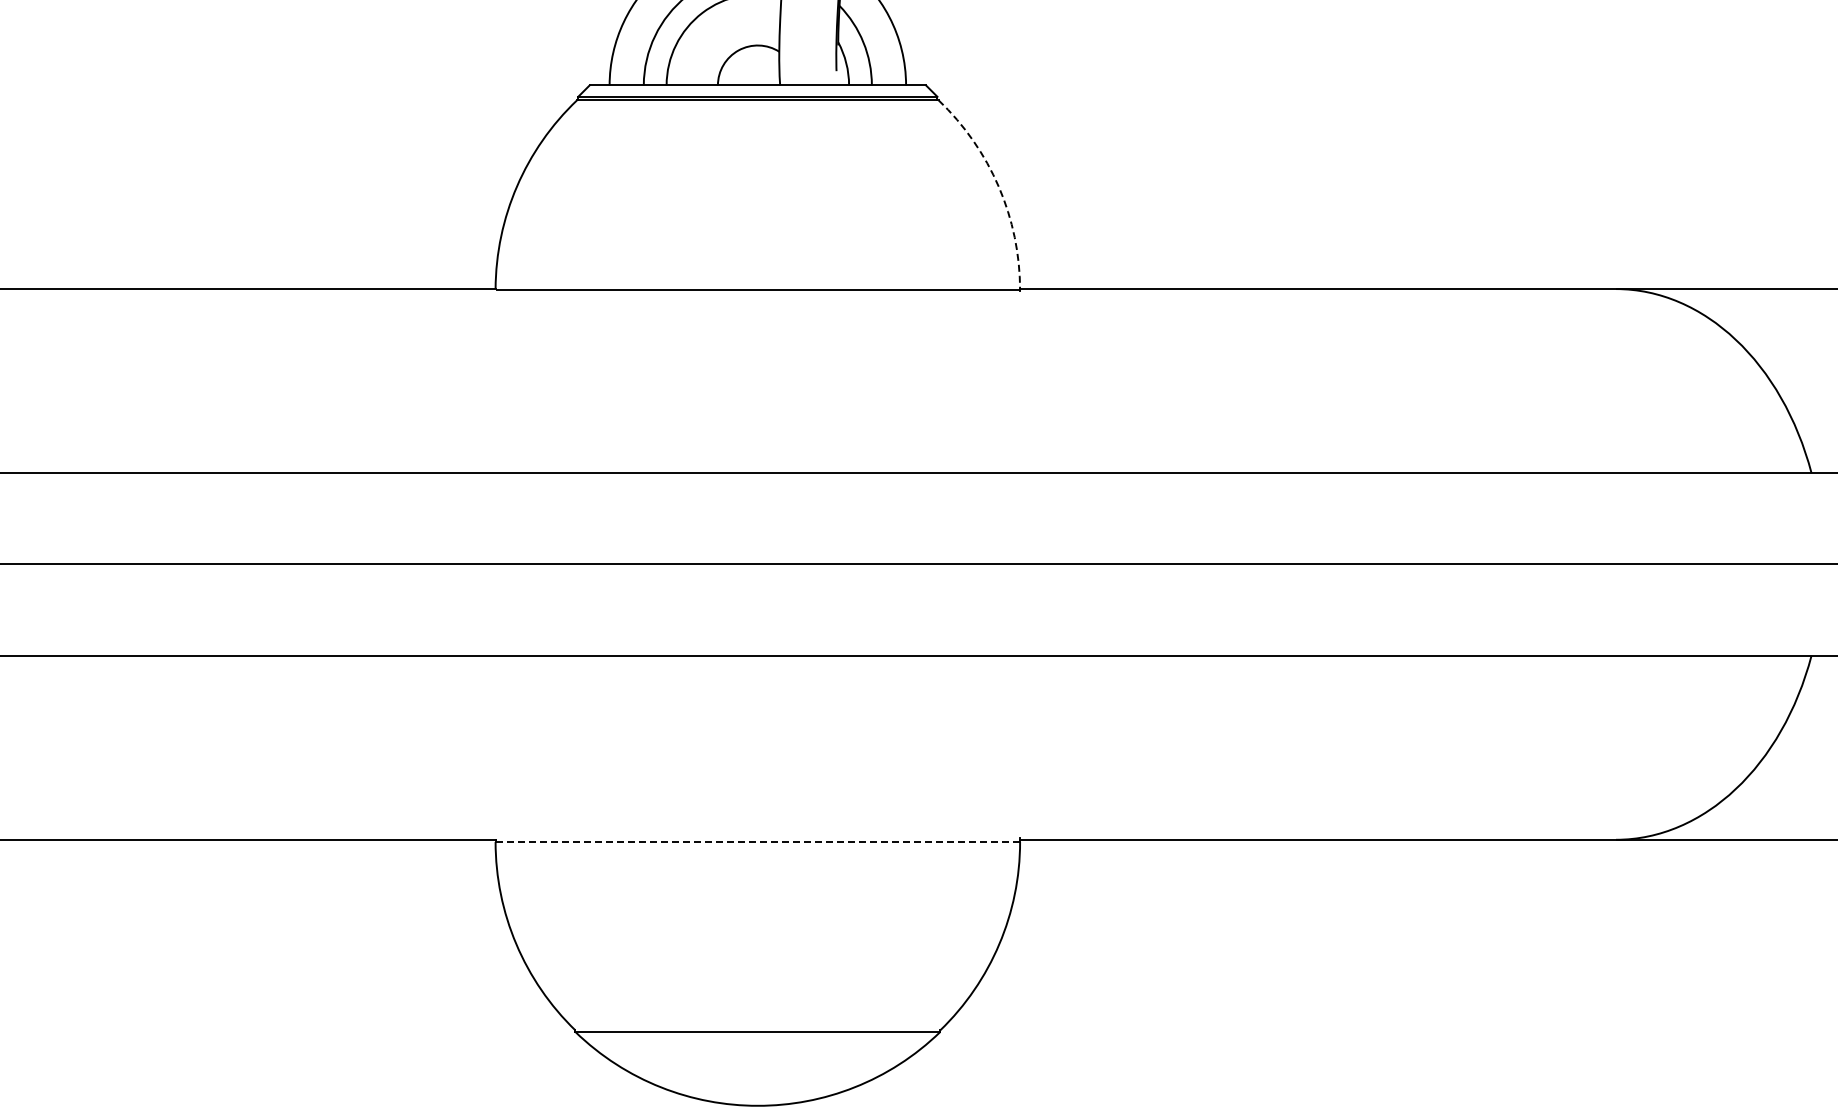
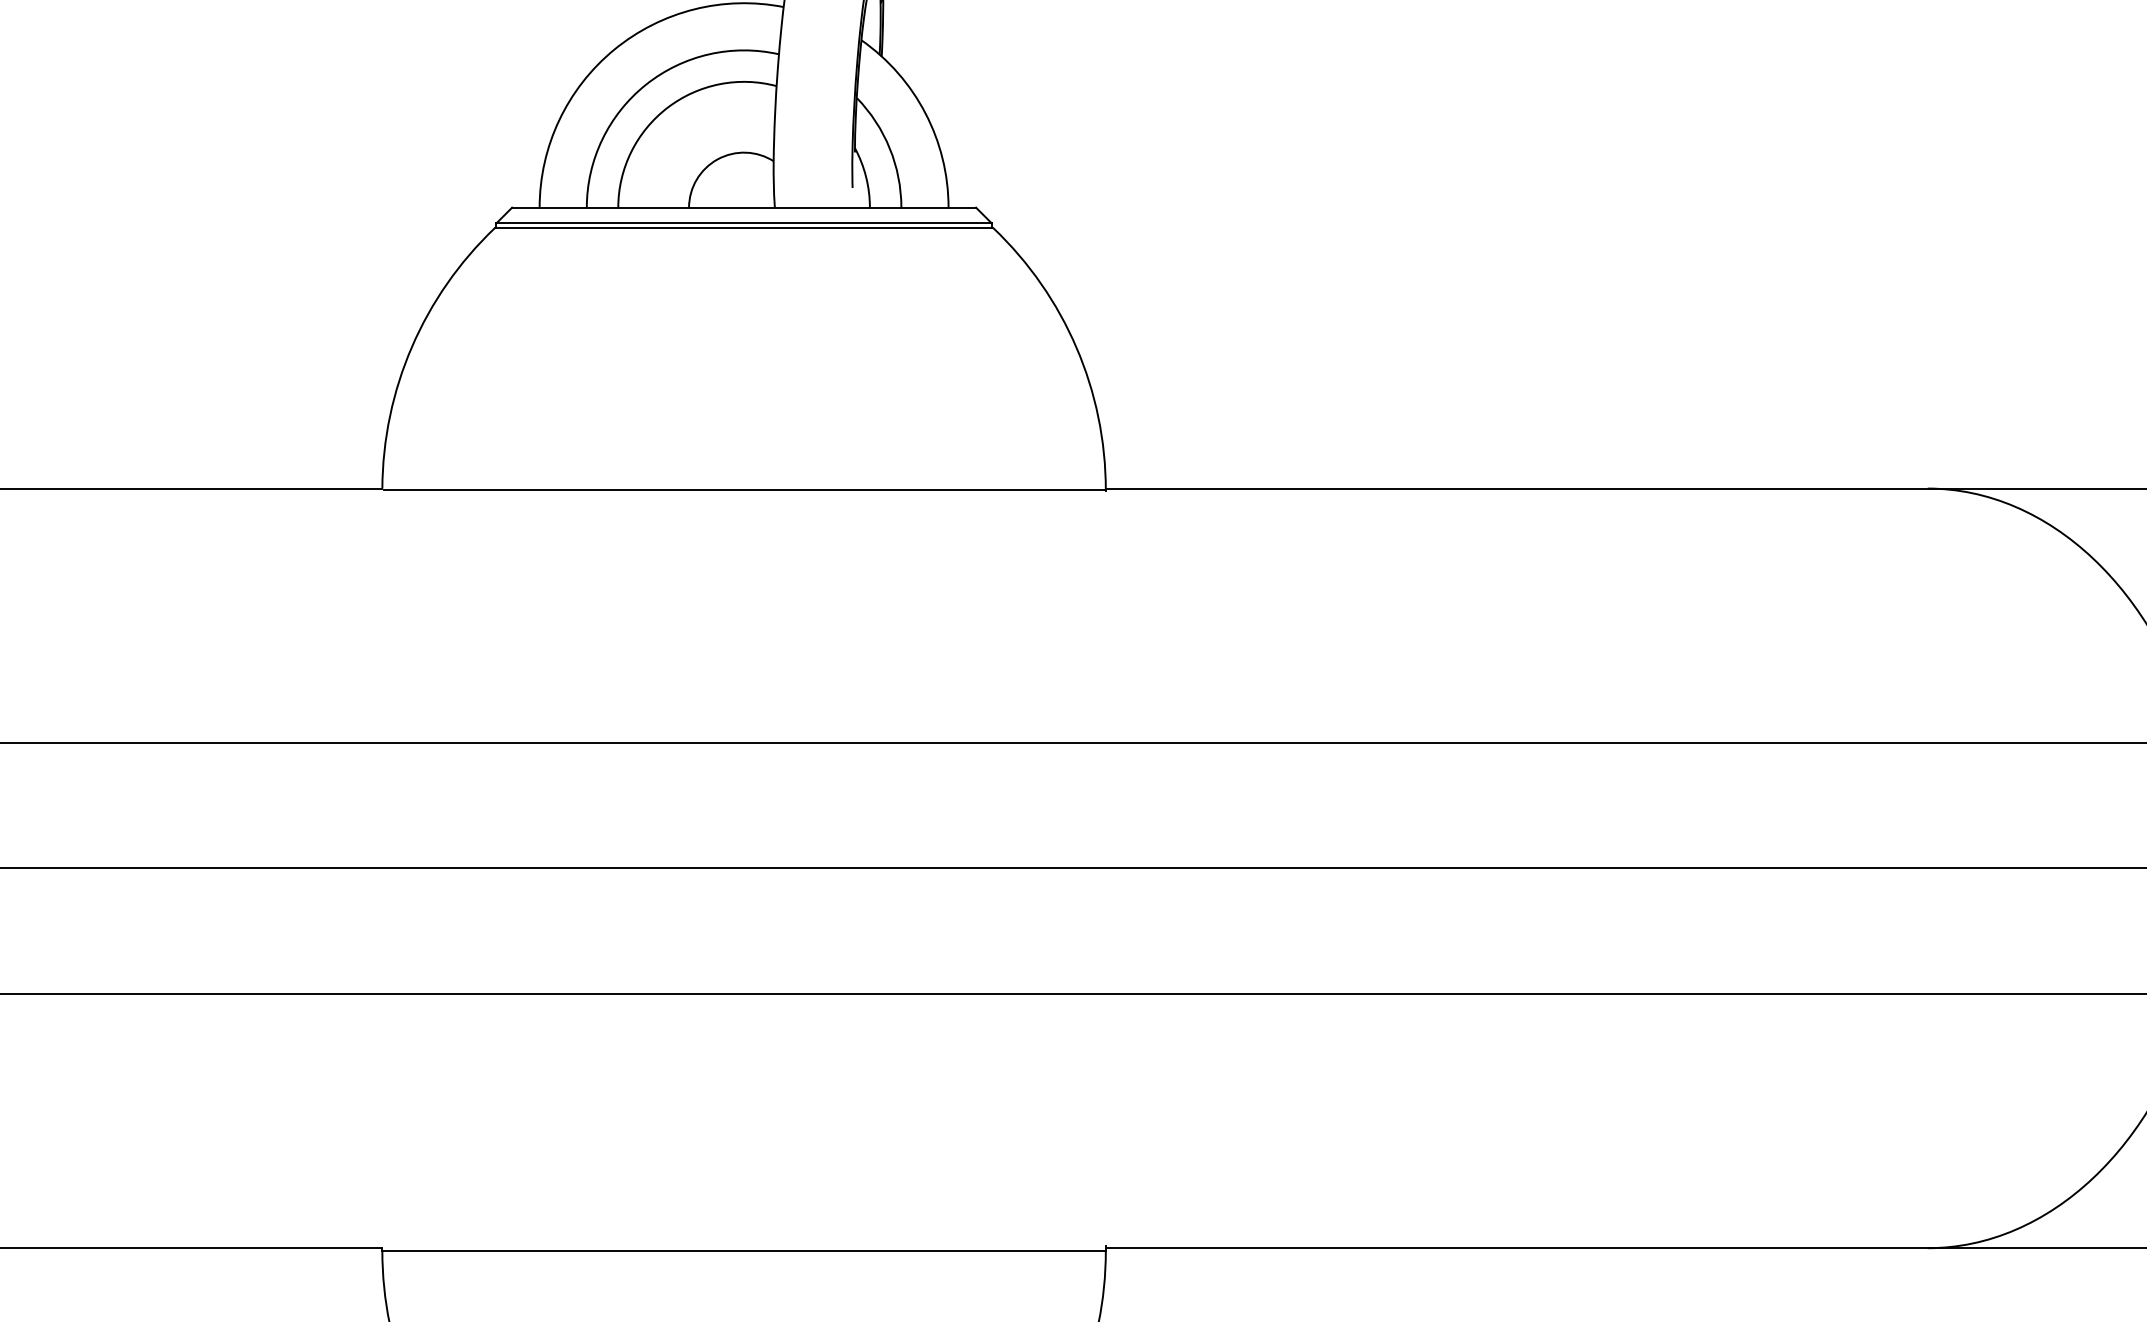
arc: (998, 186) -> (1076, 347), dashed -> solid
line: (758, 841) -> (744, 1250), dashed -> solid

